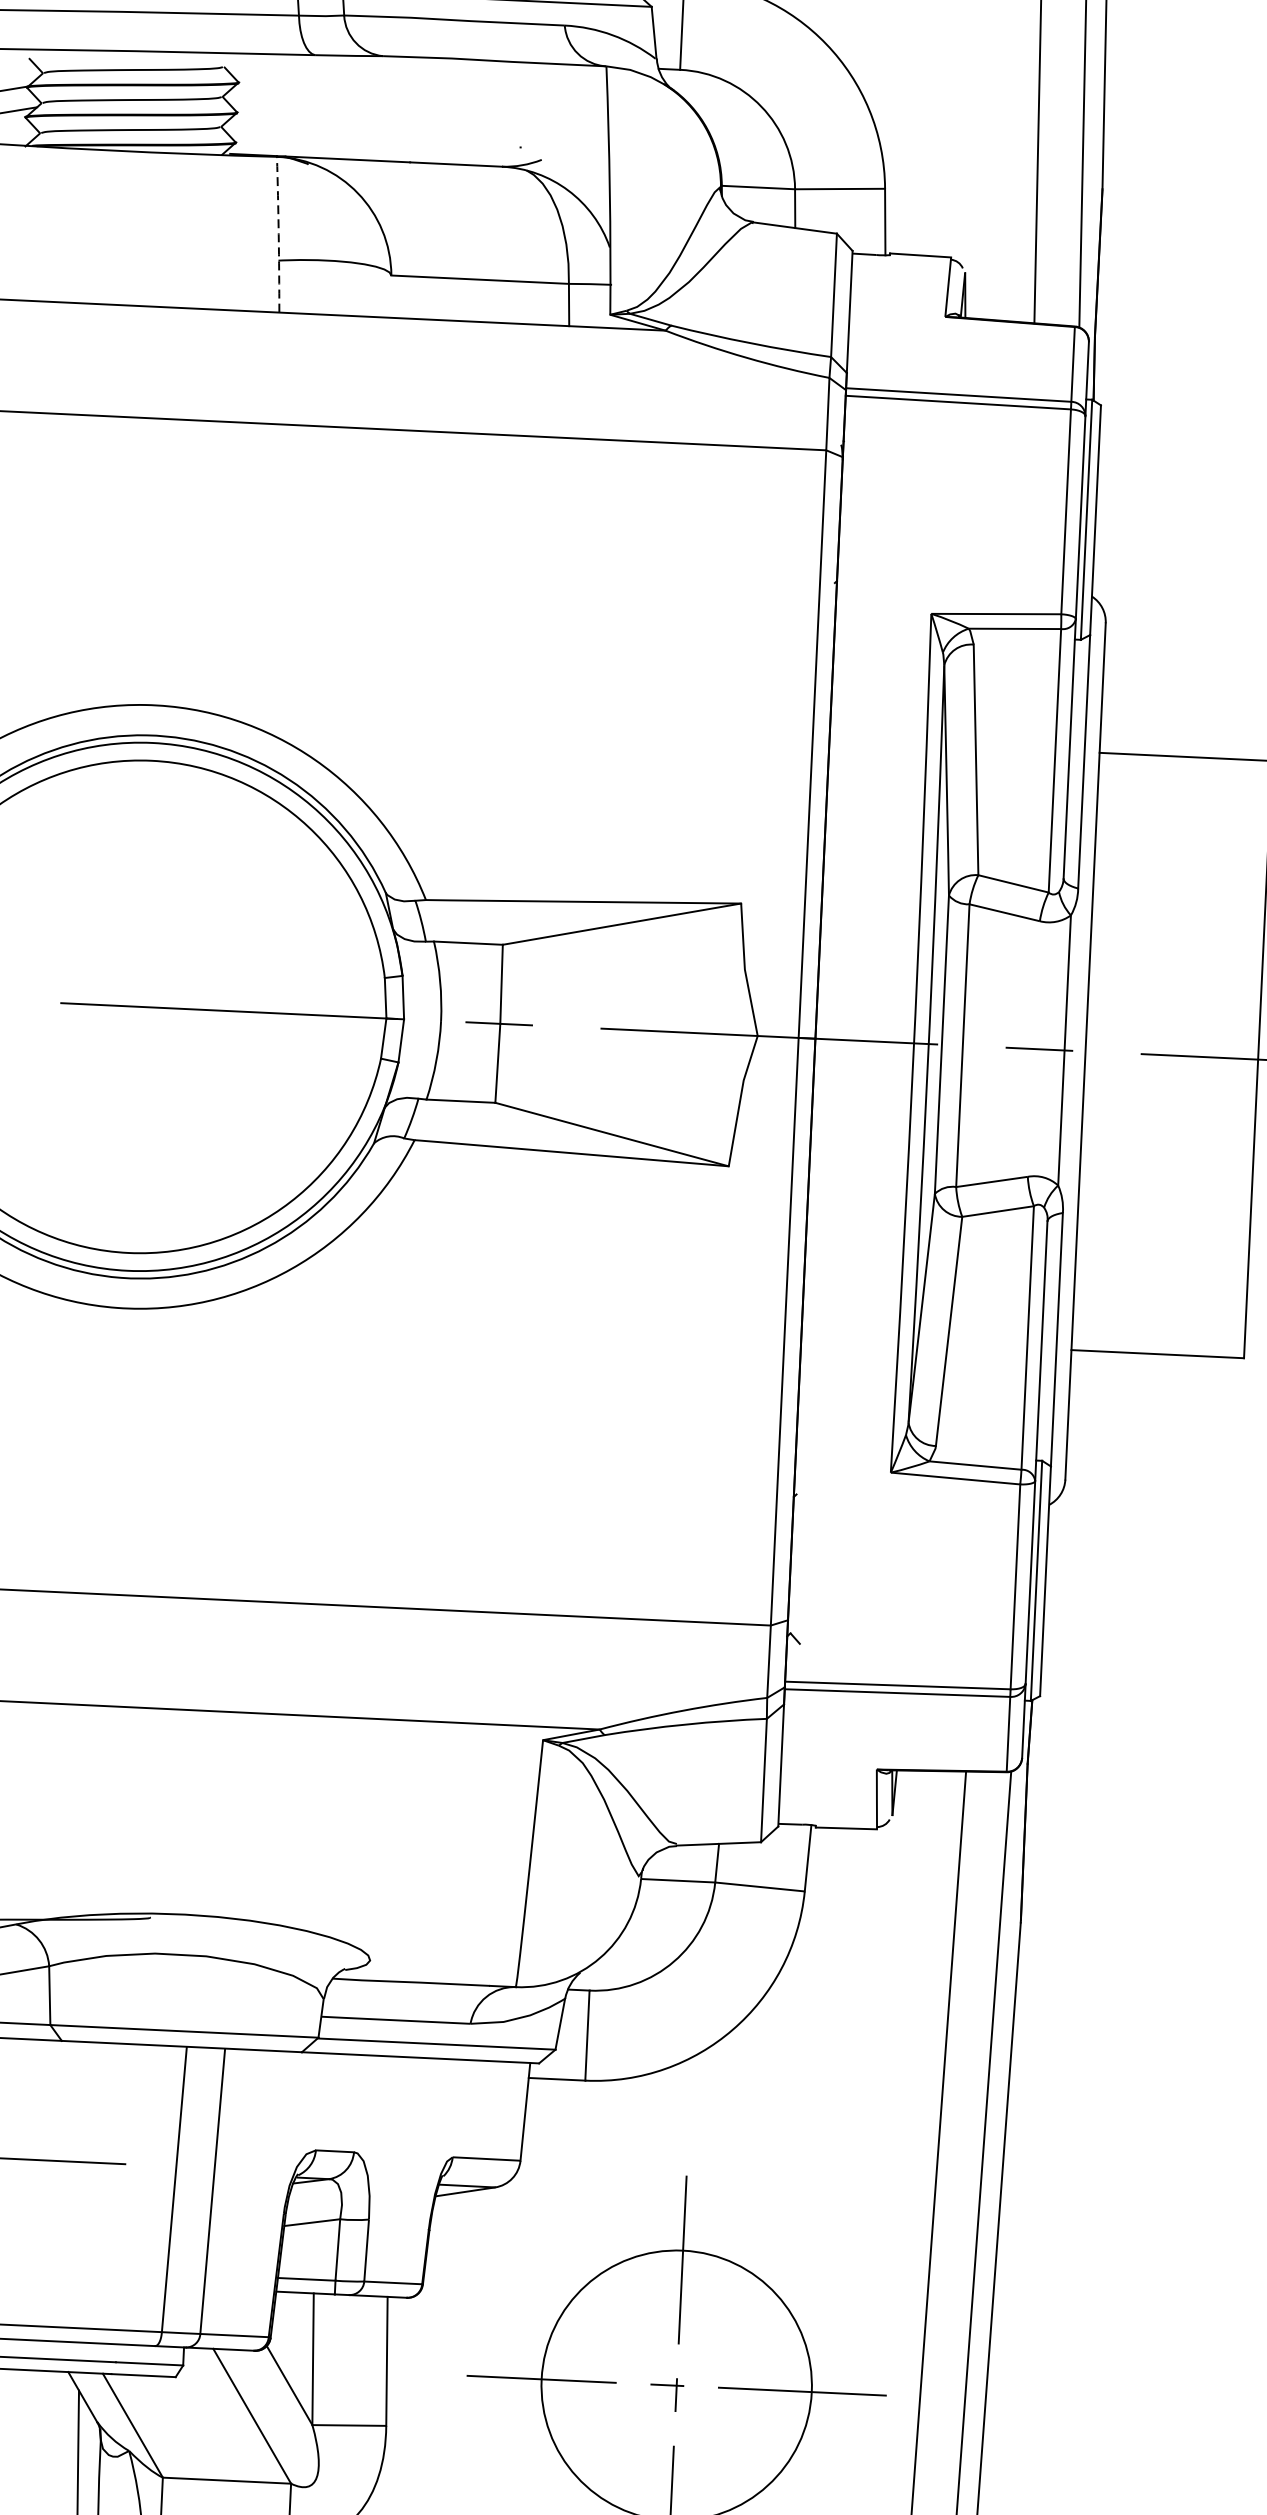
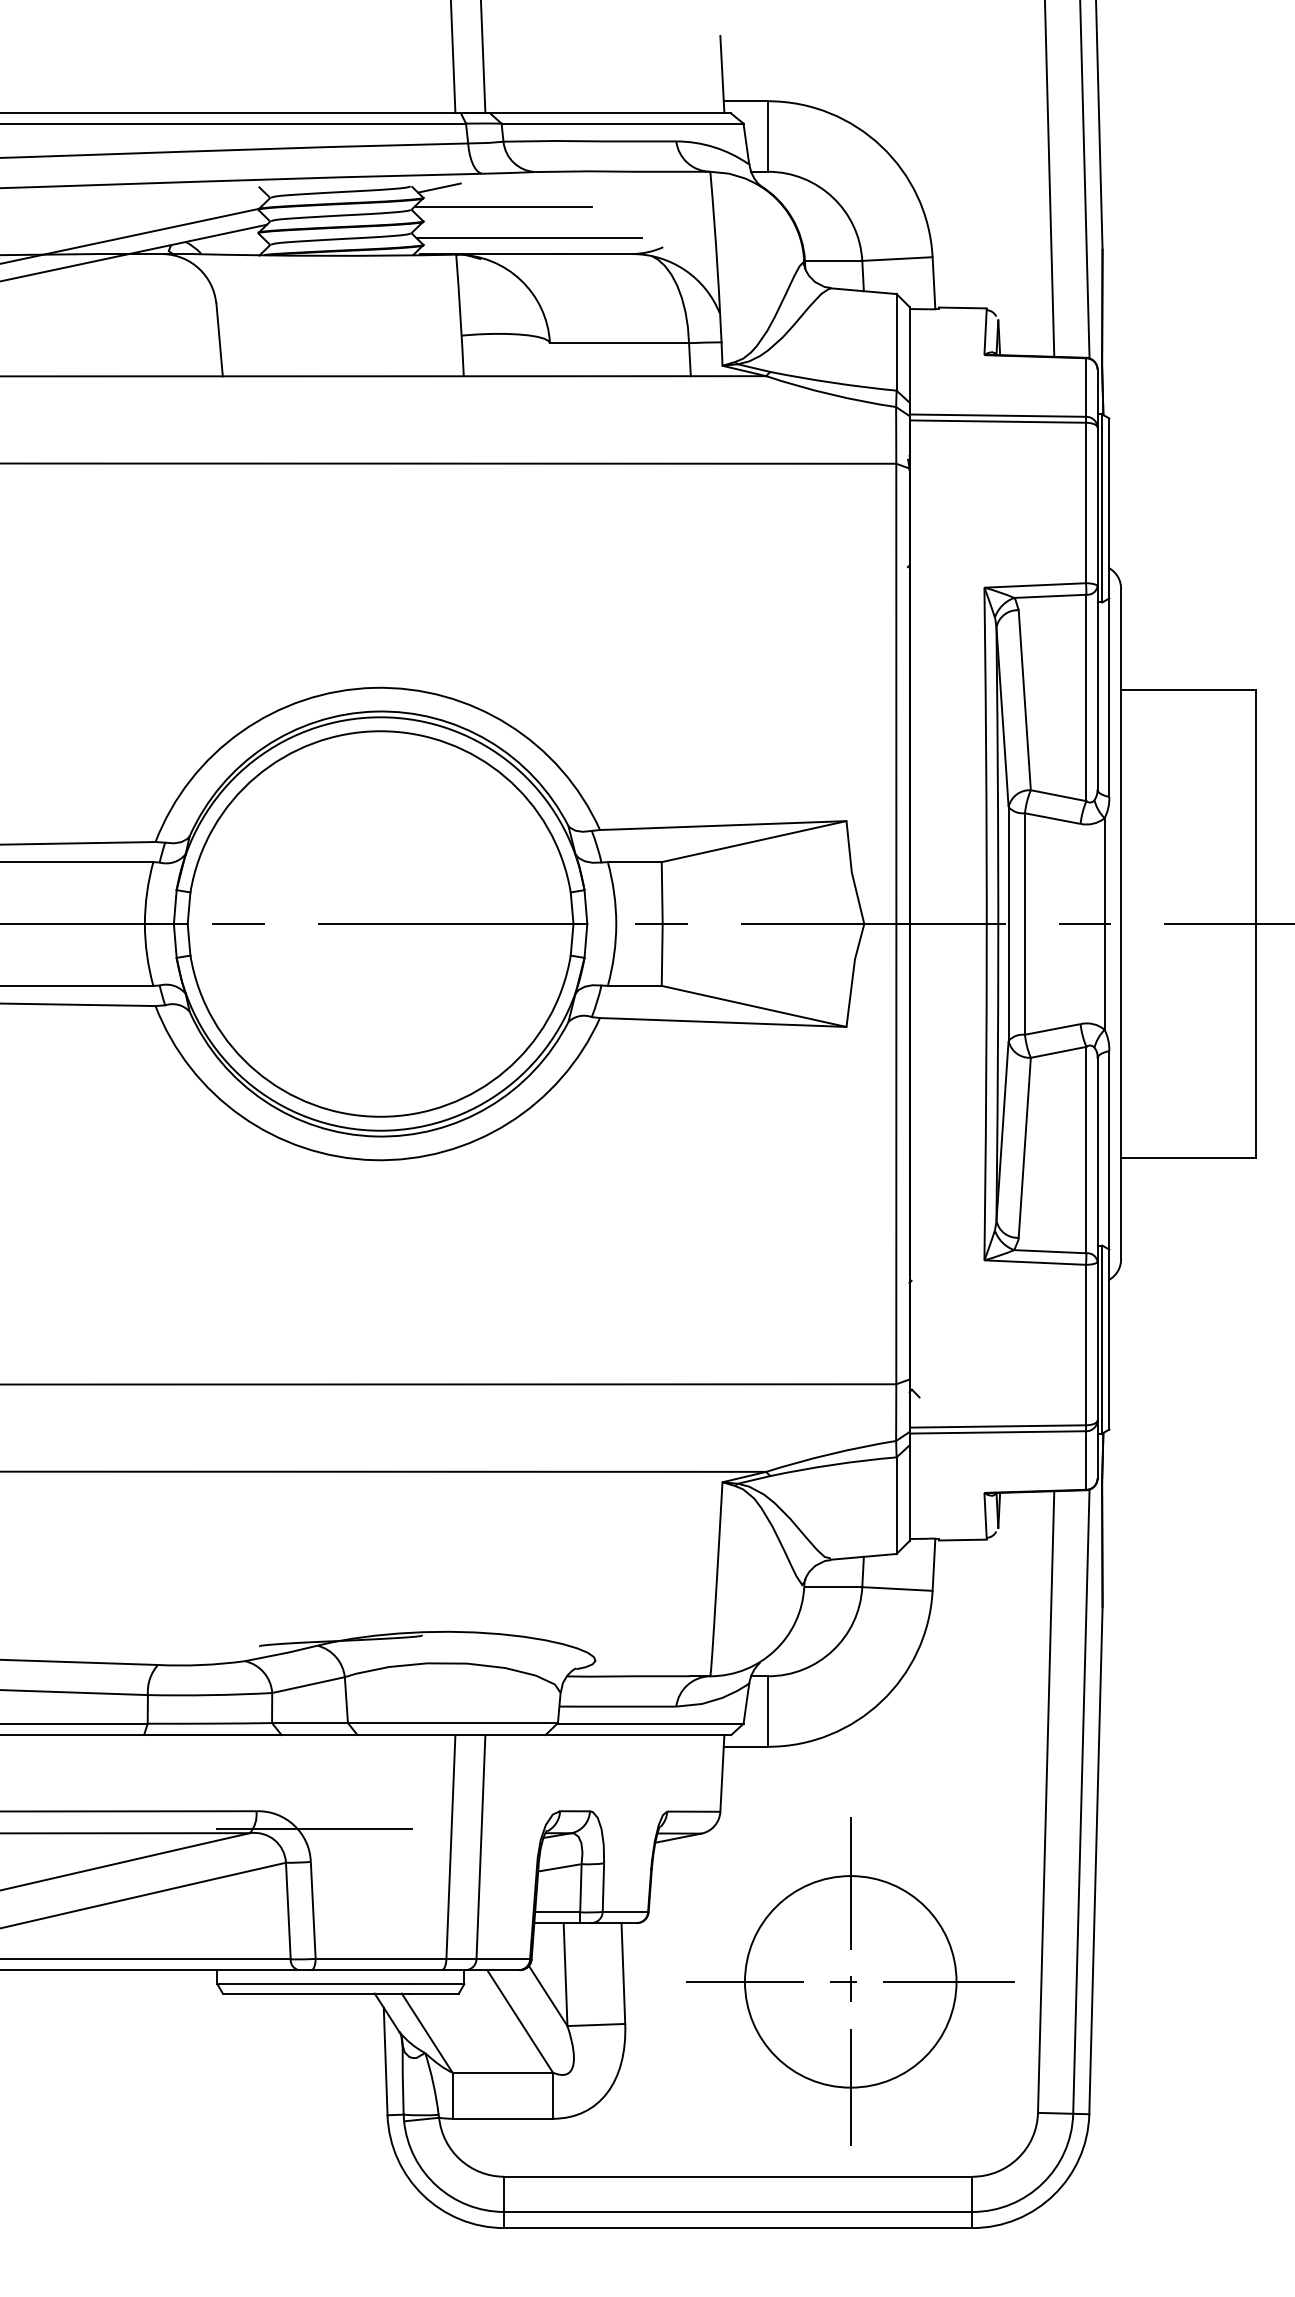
line: (259, 70) -> (439, 187), added
line: (341, 99) -> (504, 207), added
line: (371, 140) -> (529, 238), added
arc: (278, 234) -> (460, 315), dashed -> solid

